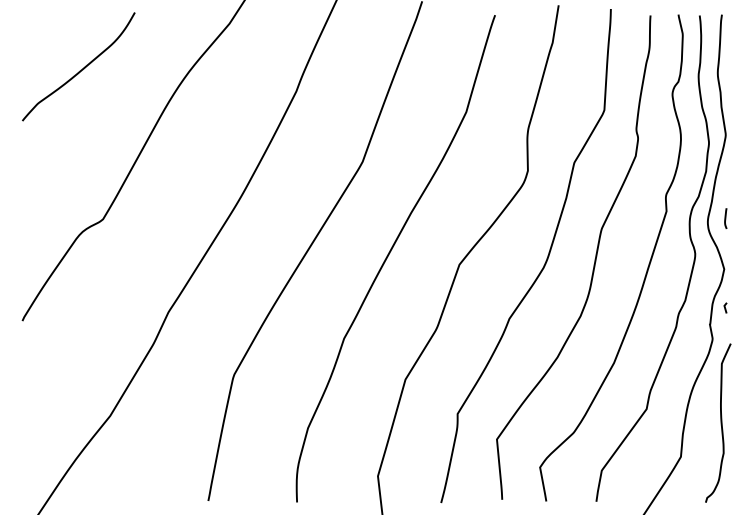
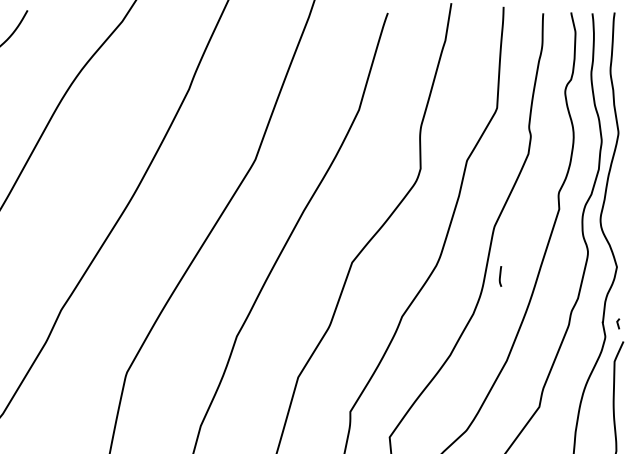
line: (725, 218) -> (500, 276), moved
line: (725, 307) -> (618, 323), moved

